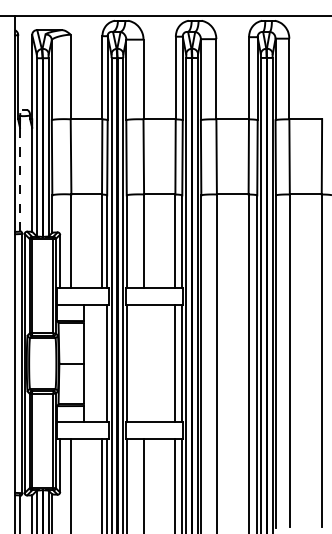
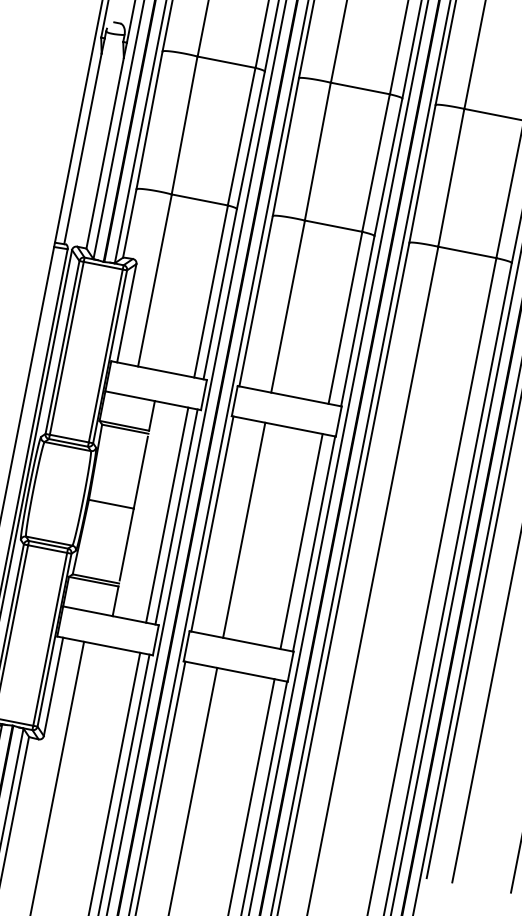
line: (20, 179) -> (83, 148), dashed -> solid
line: (102, 363) -> (167, 515), added
line: (144, 363) -> (244, 530), added

